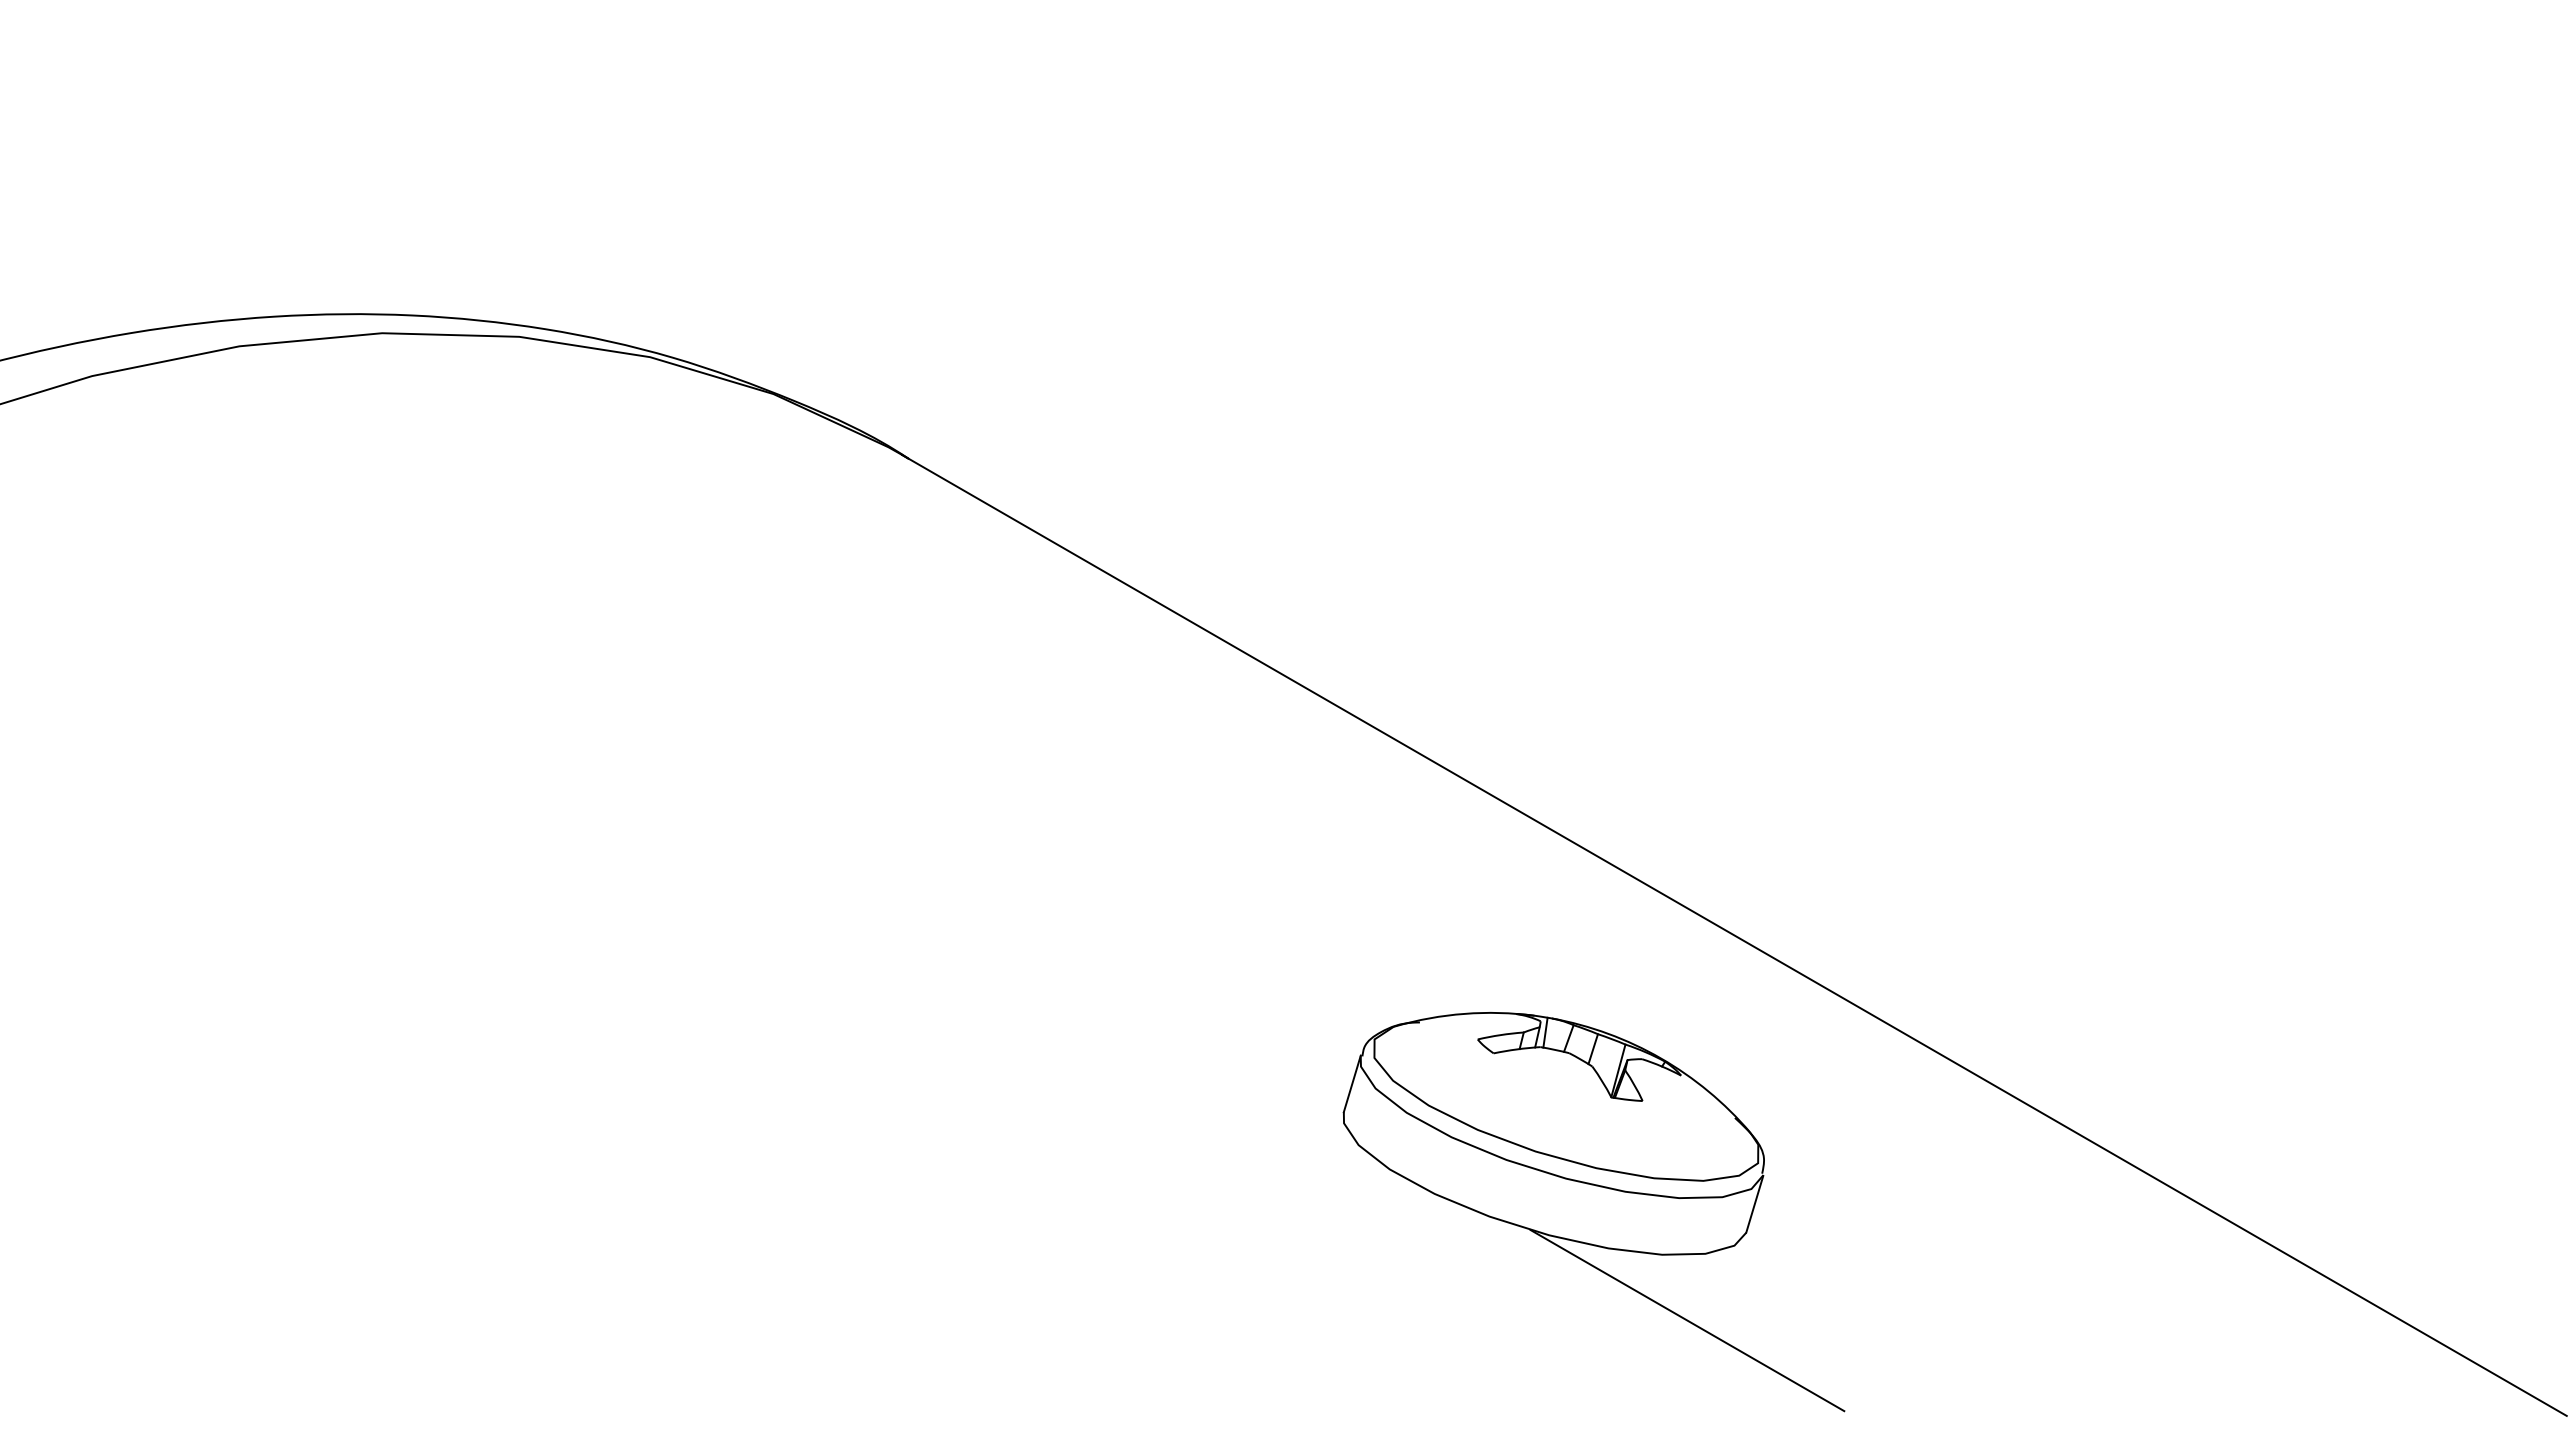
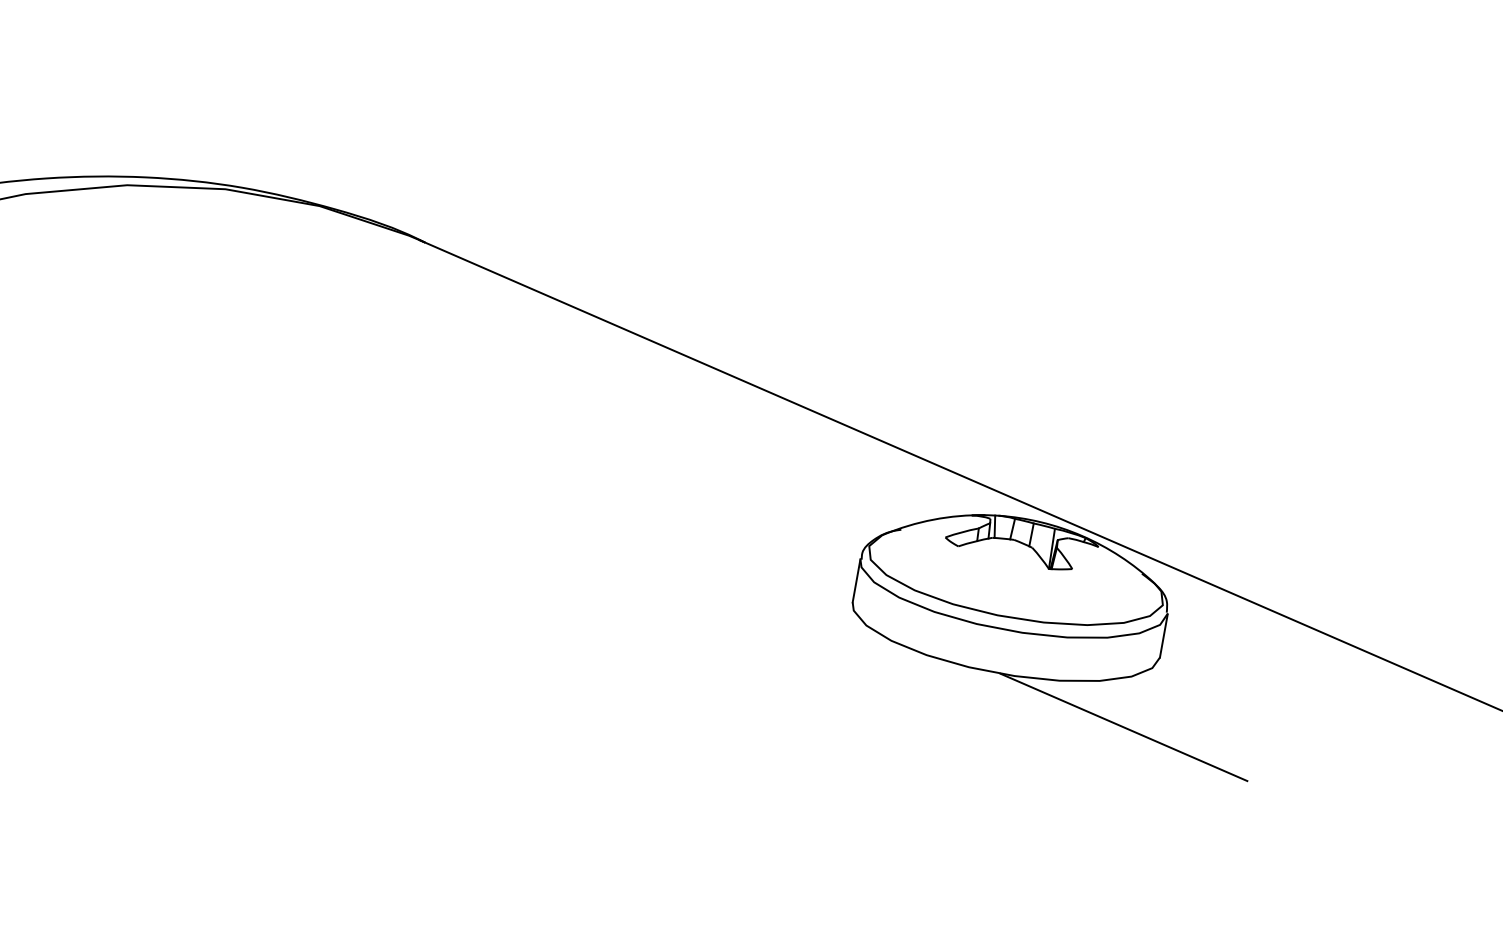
part: (1593, 1212) -> (1045, 655), moved

